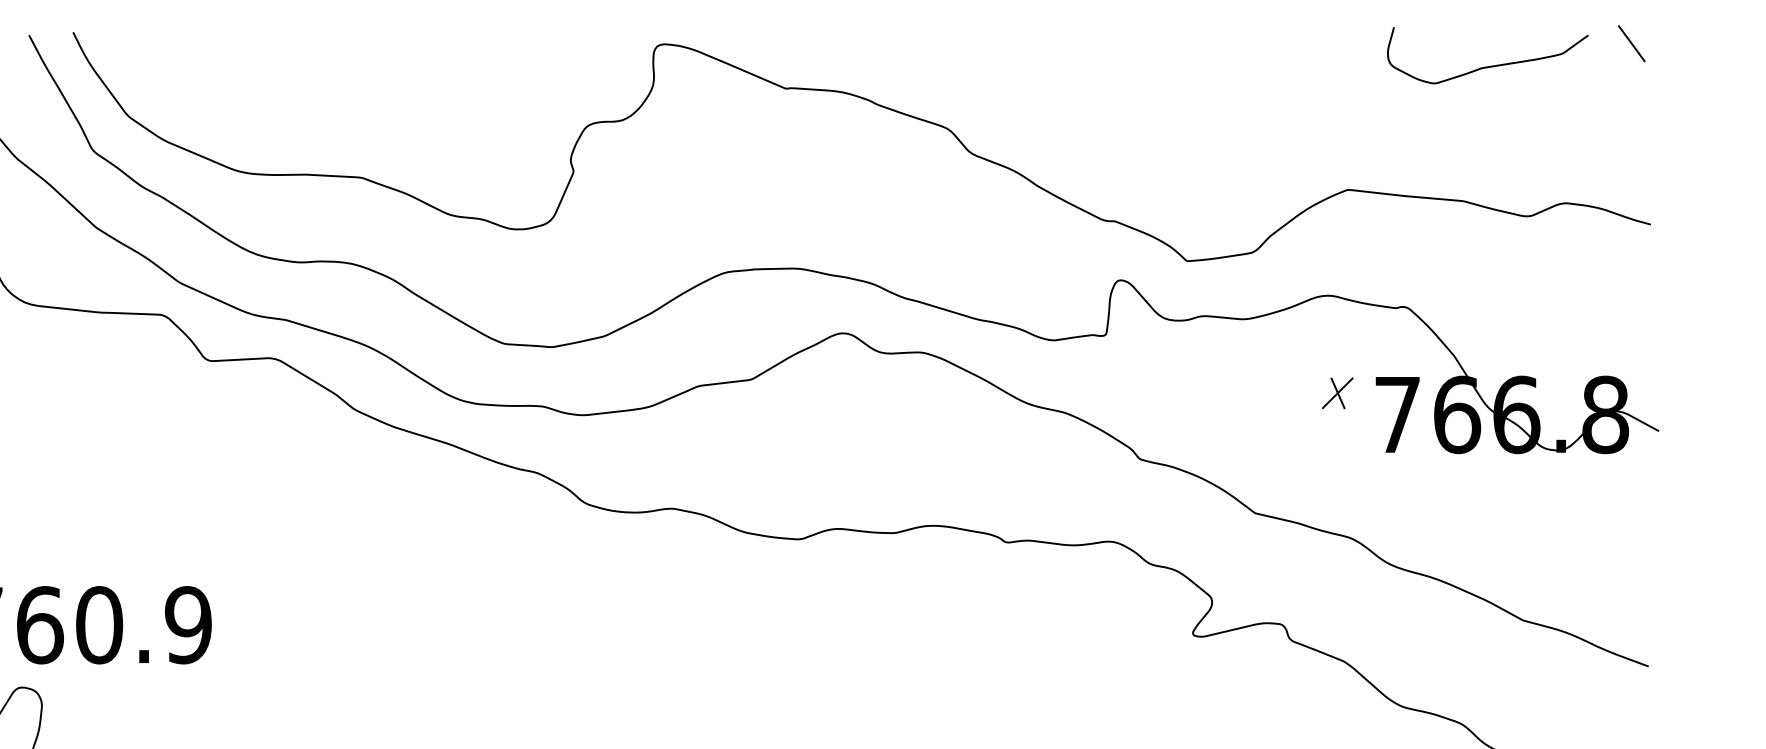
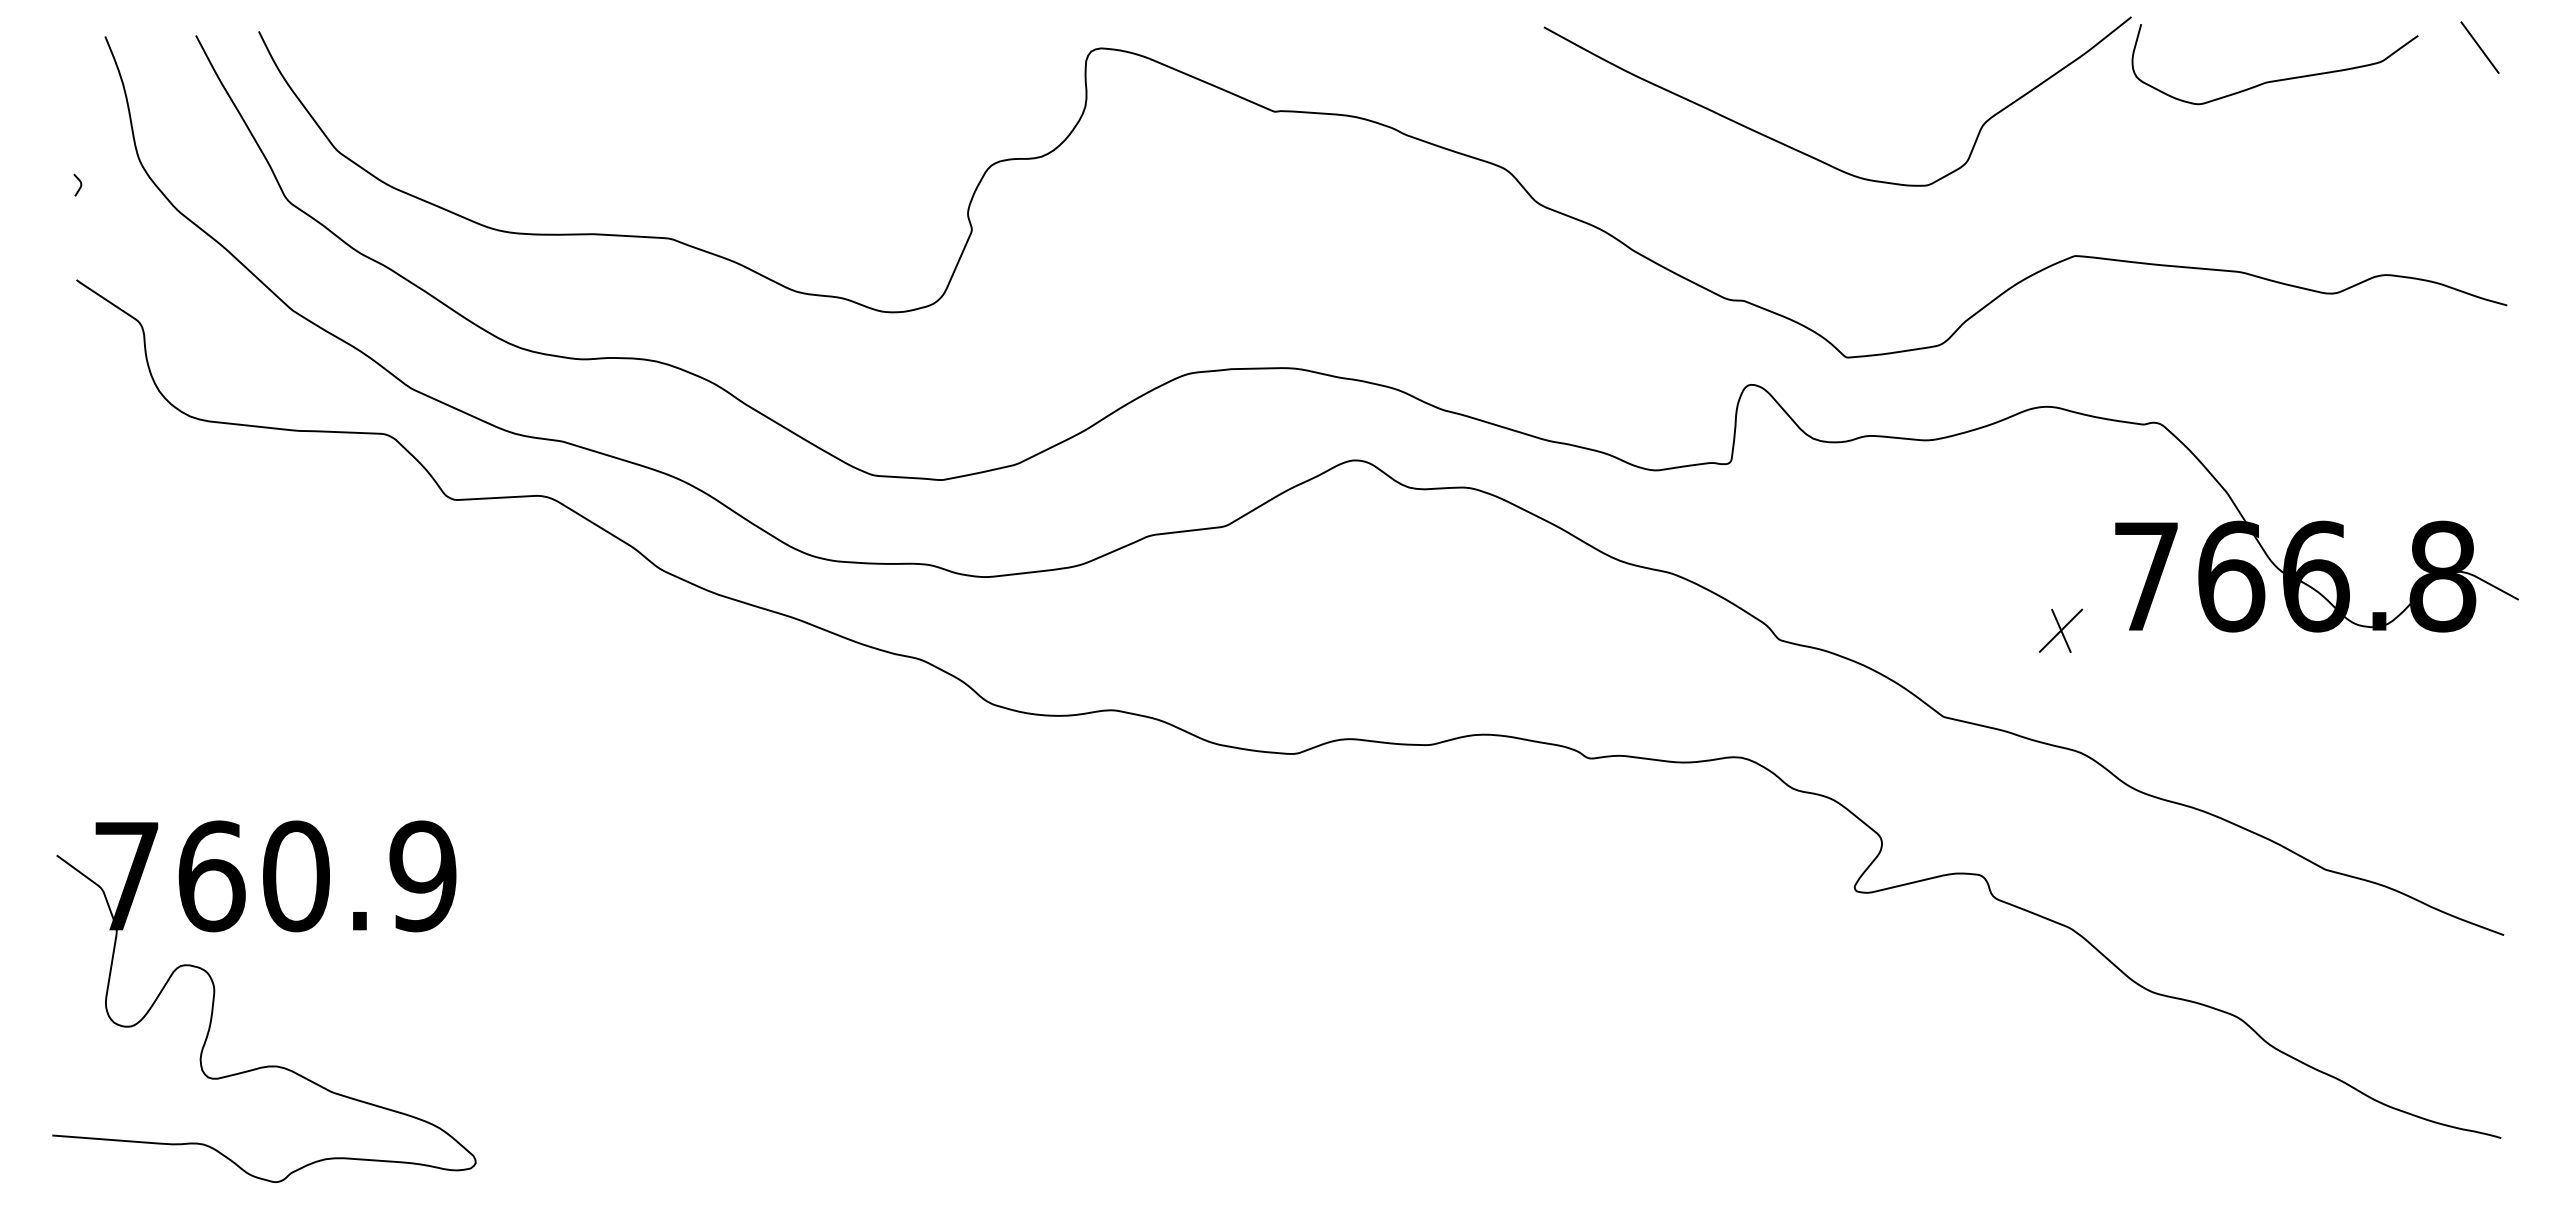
curve: (1164, 120) -> (1813, 156), added
part: (1337, 393) -> (2060, 630), moved

